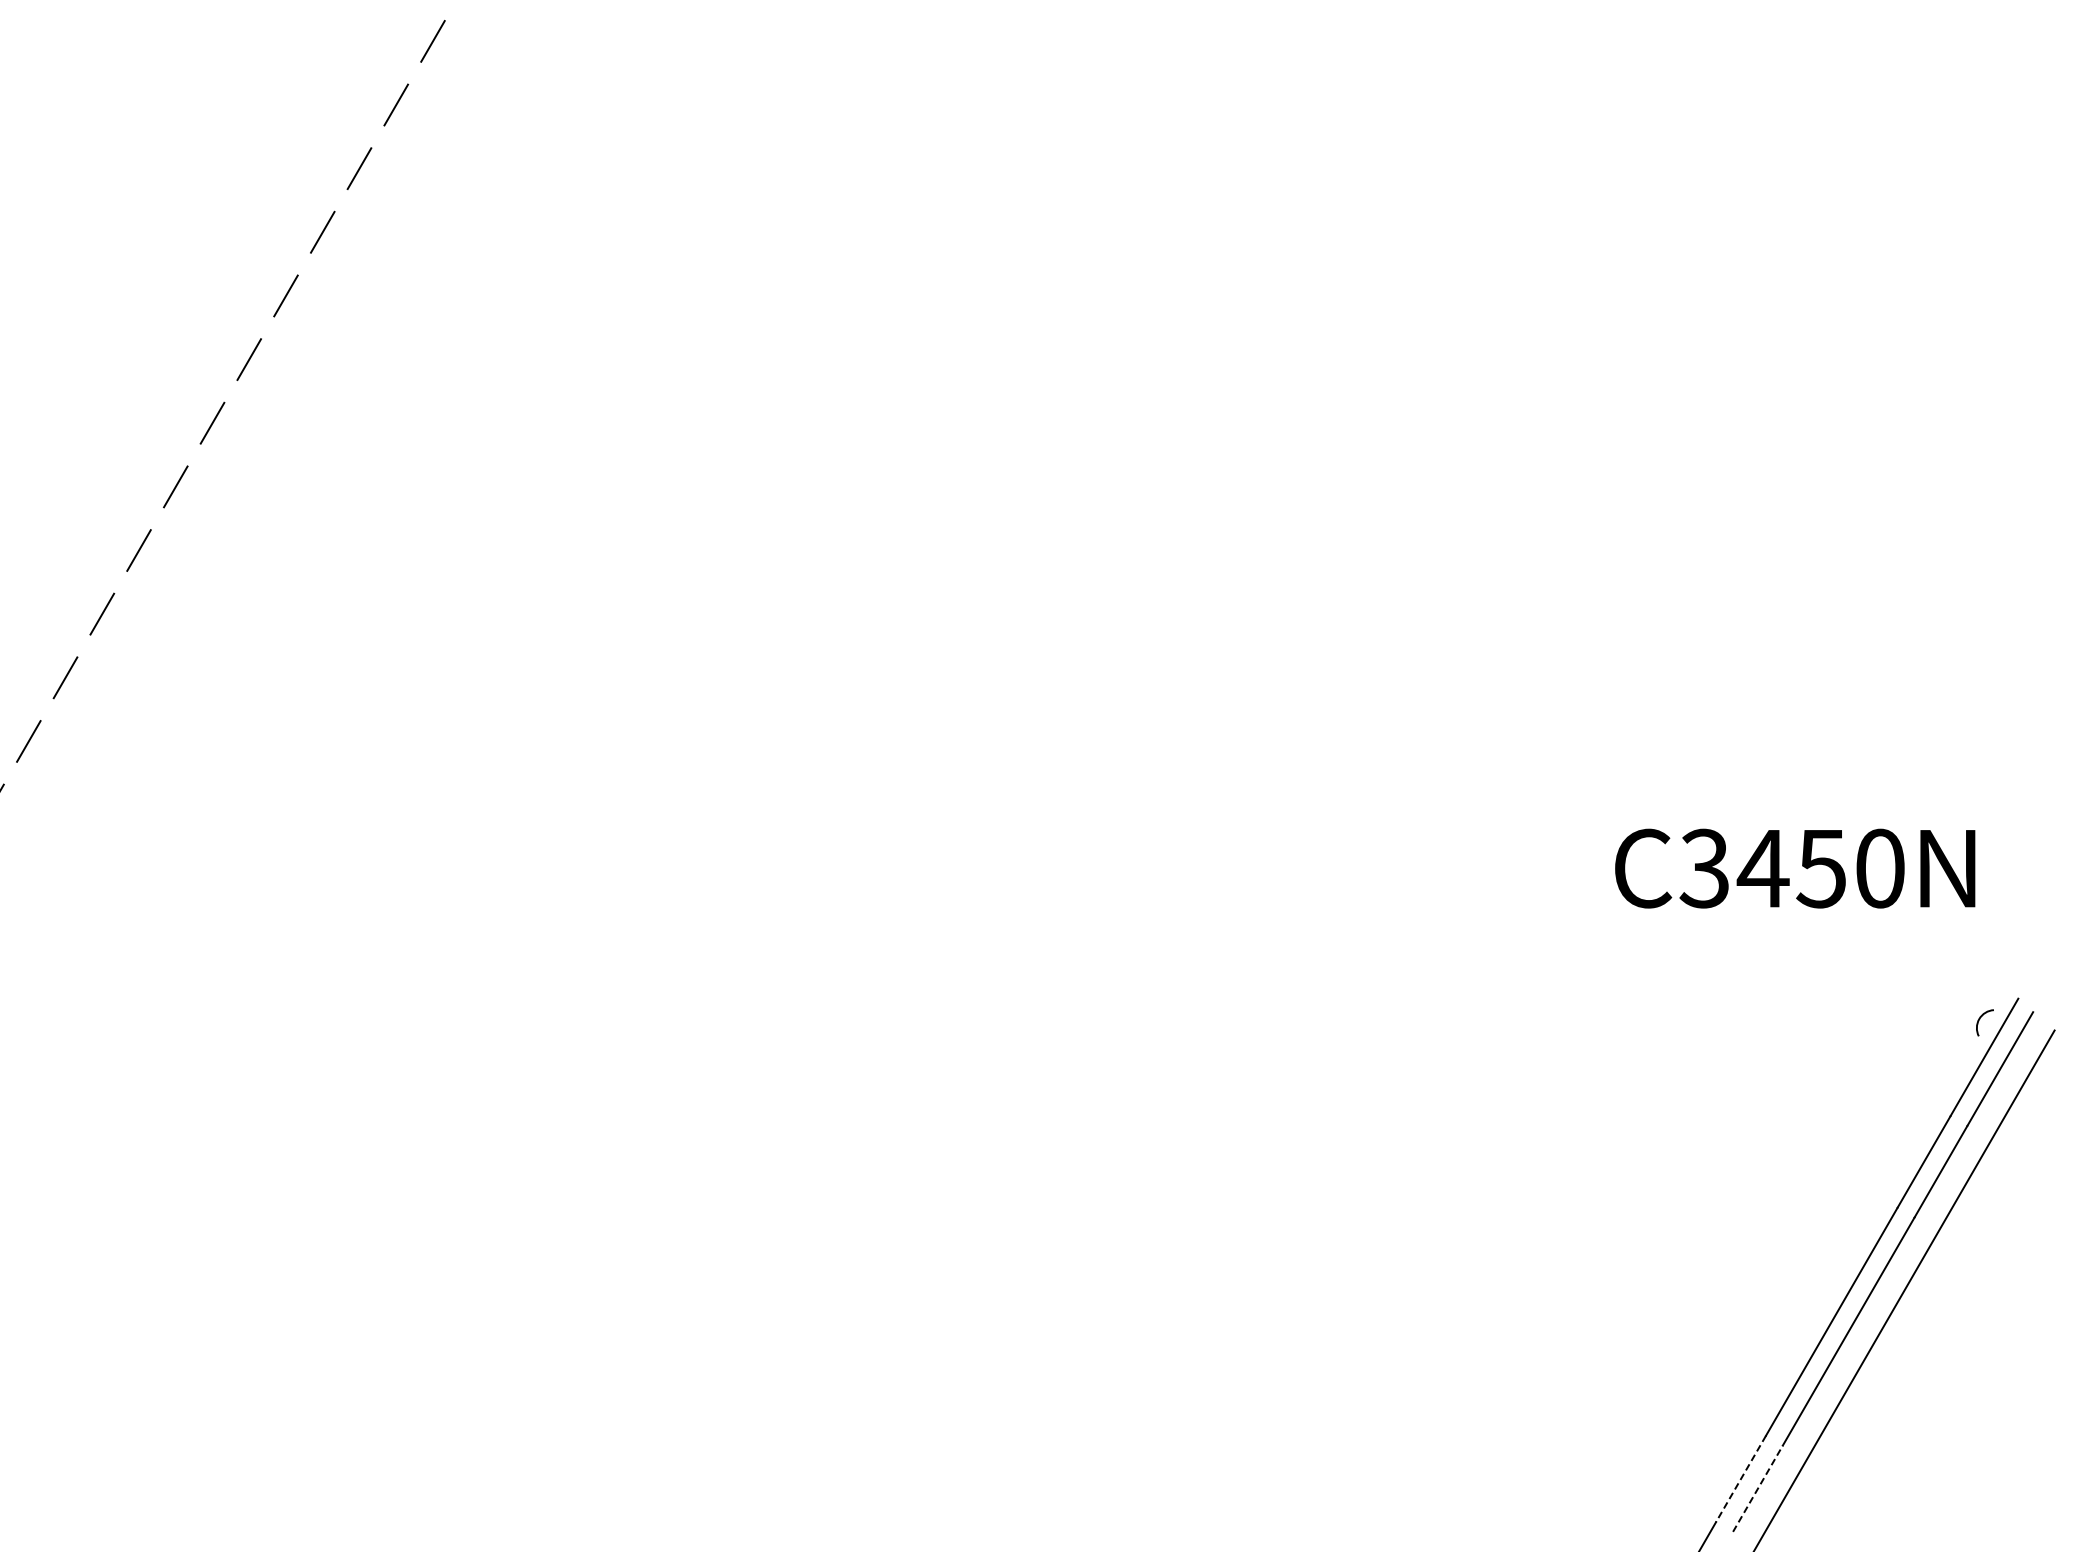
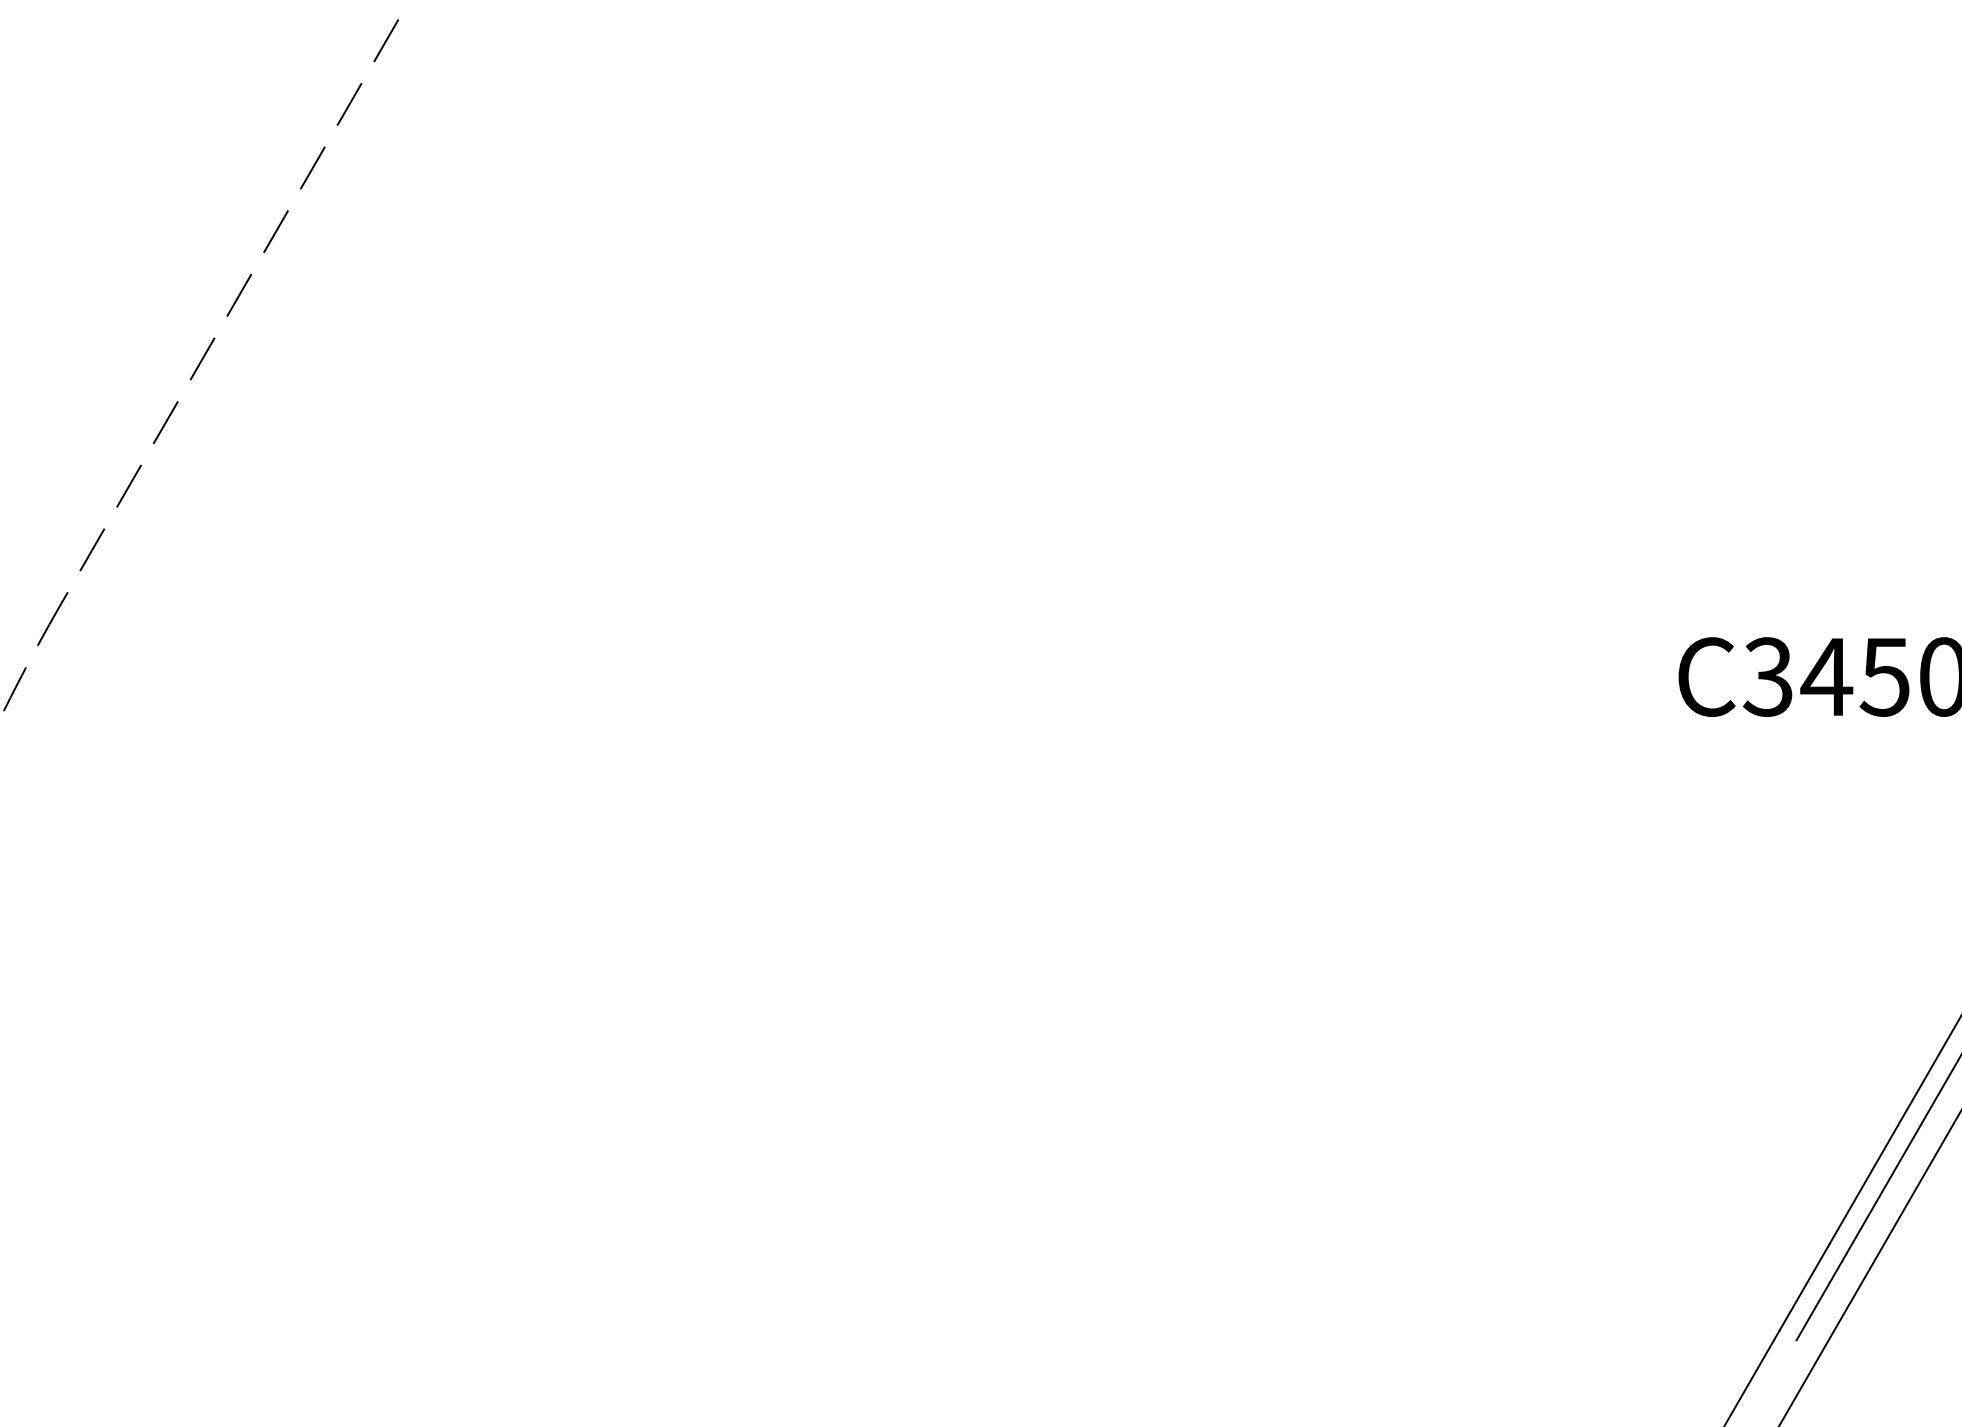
line: (1741, 1478) -> (1805, 1286), dashed -> solid
line: (1757, 1488) -> (1821, 1296), dashed -> solid

